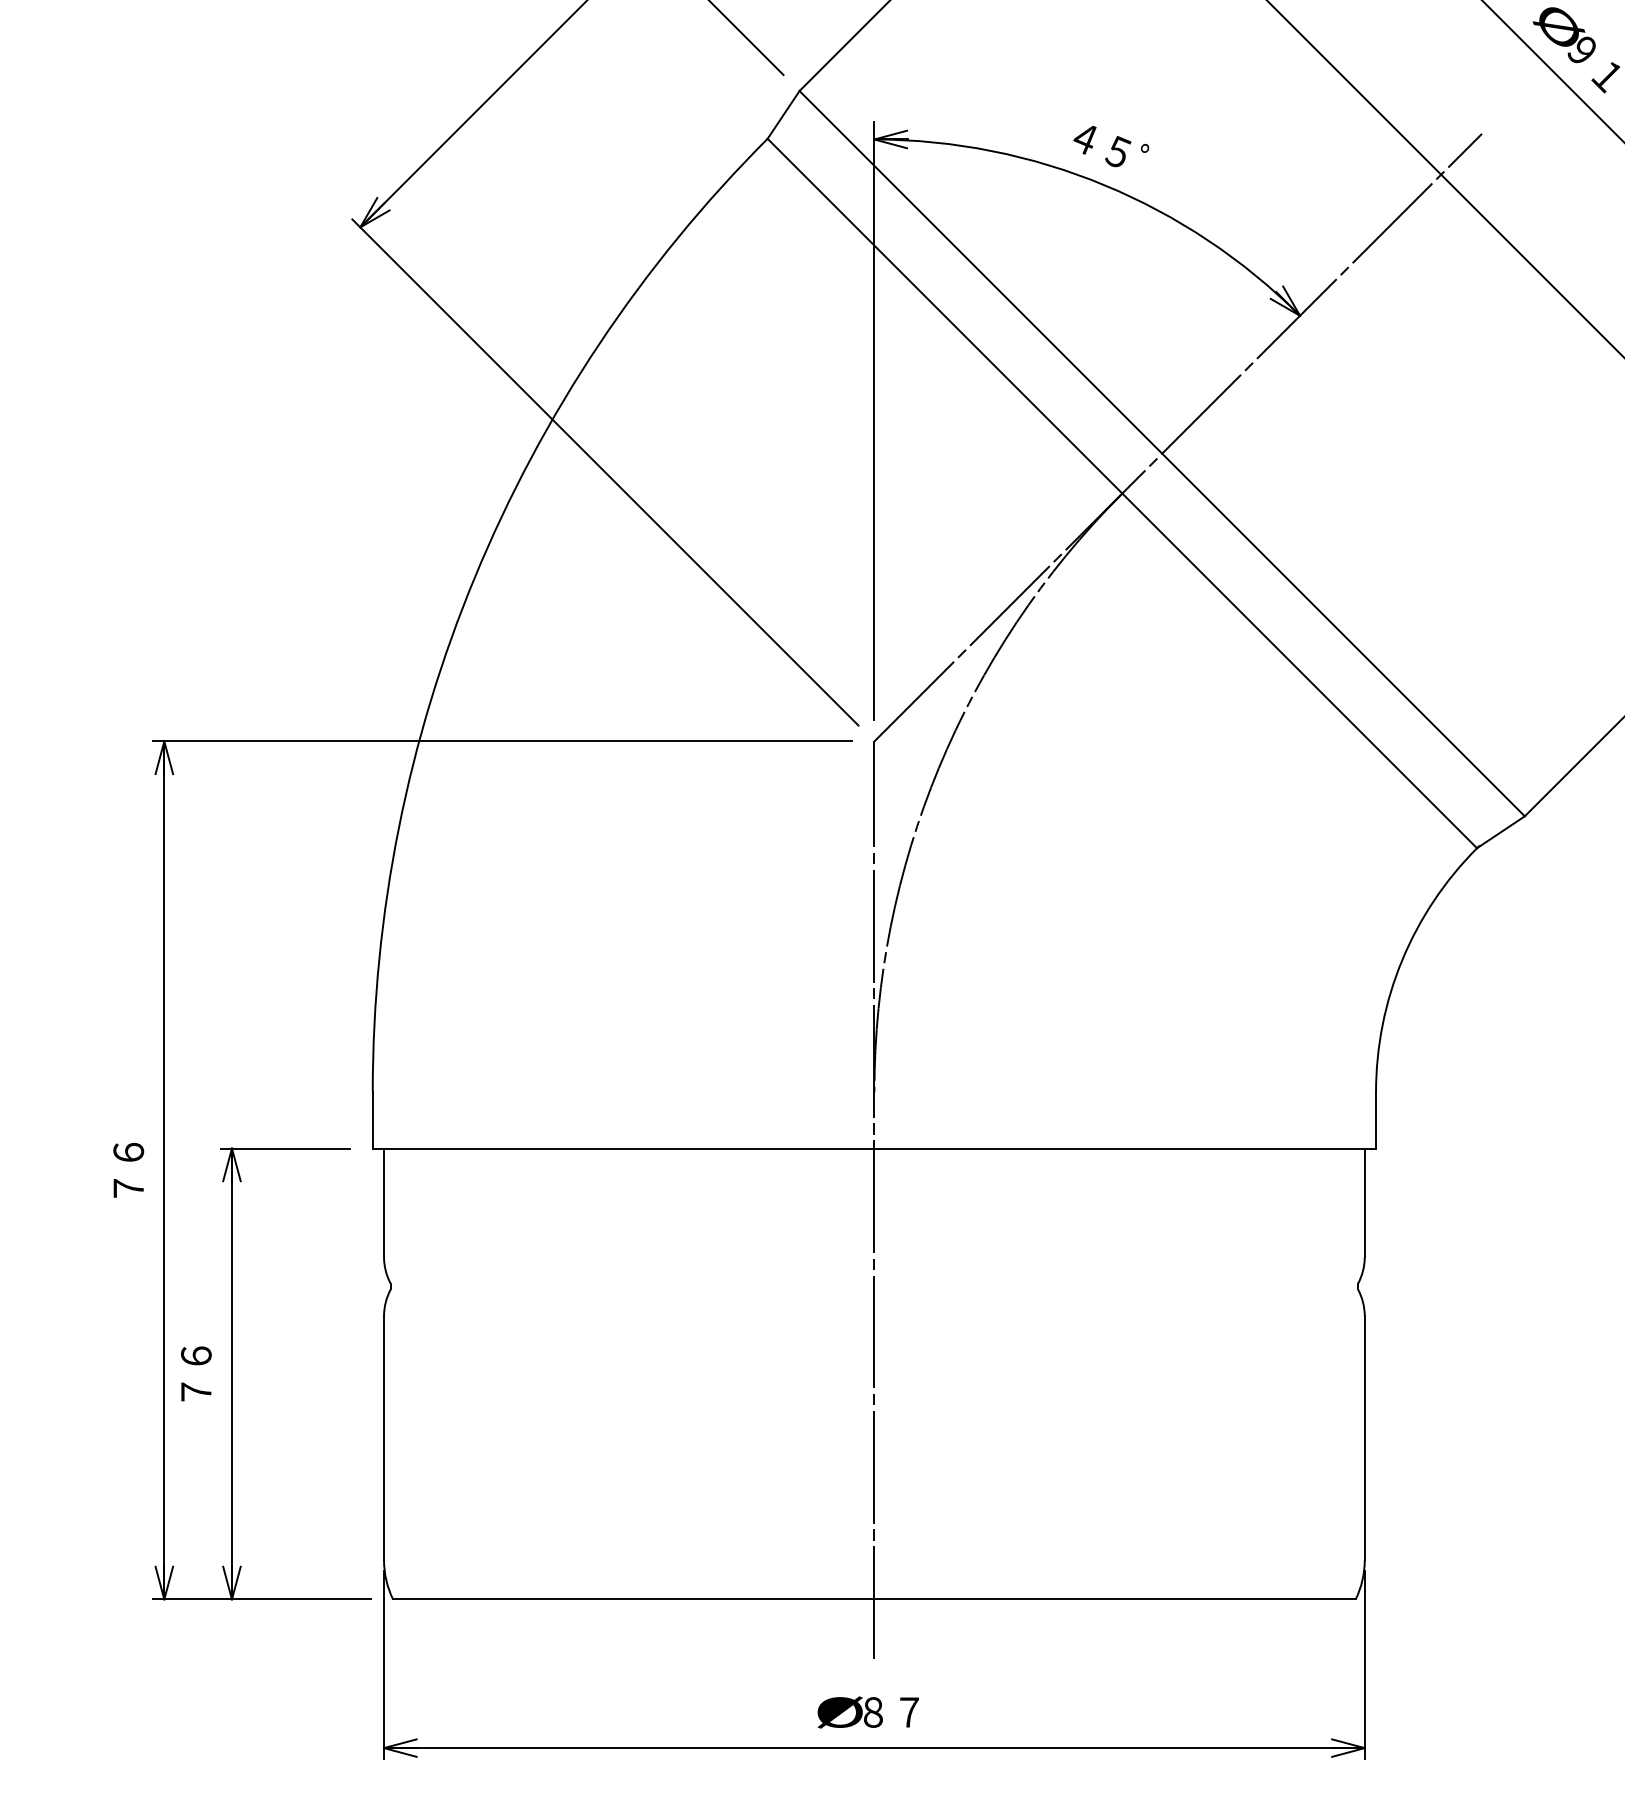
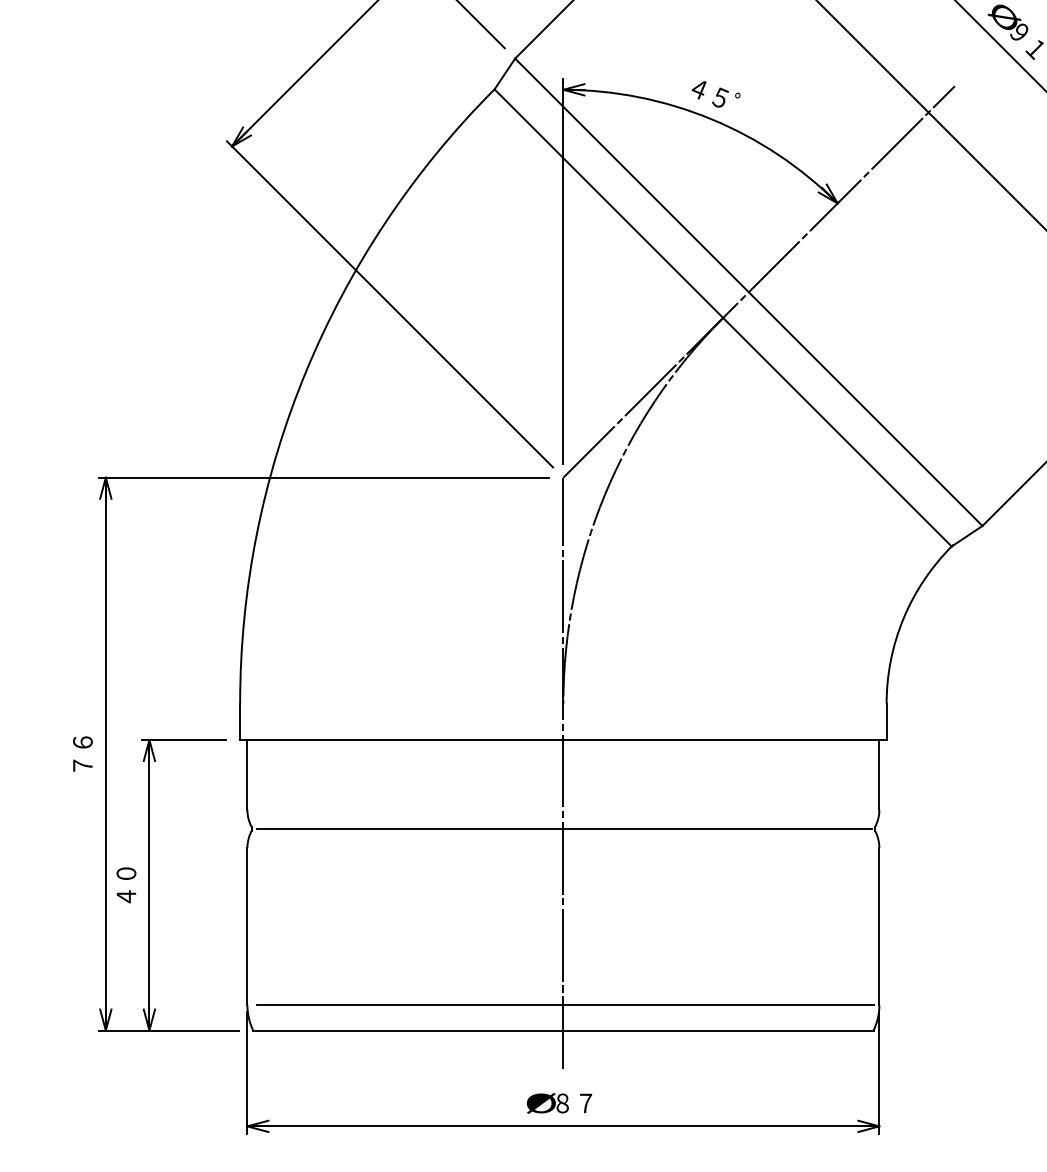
line: (876, 1287) -> (564, 829), added
text: (196, 1374) -> (126, 885), ７６ -> ４０
line: (877, 1560) -> (565, 1005), added

